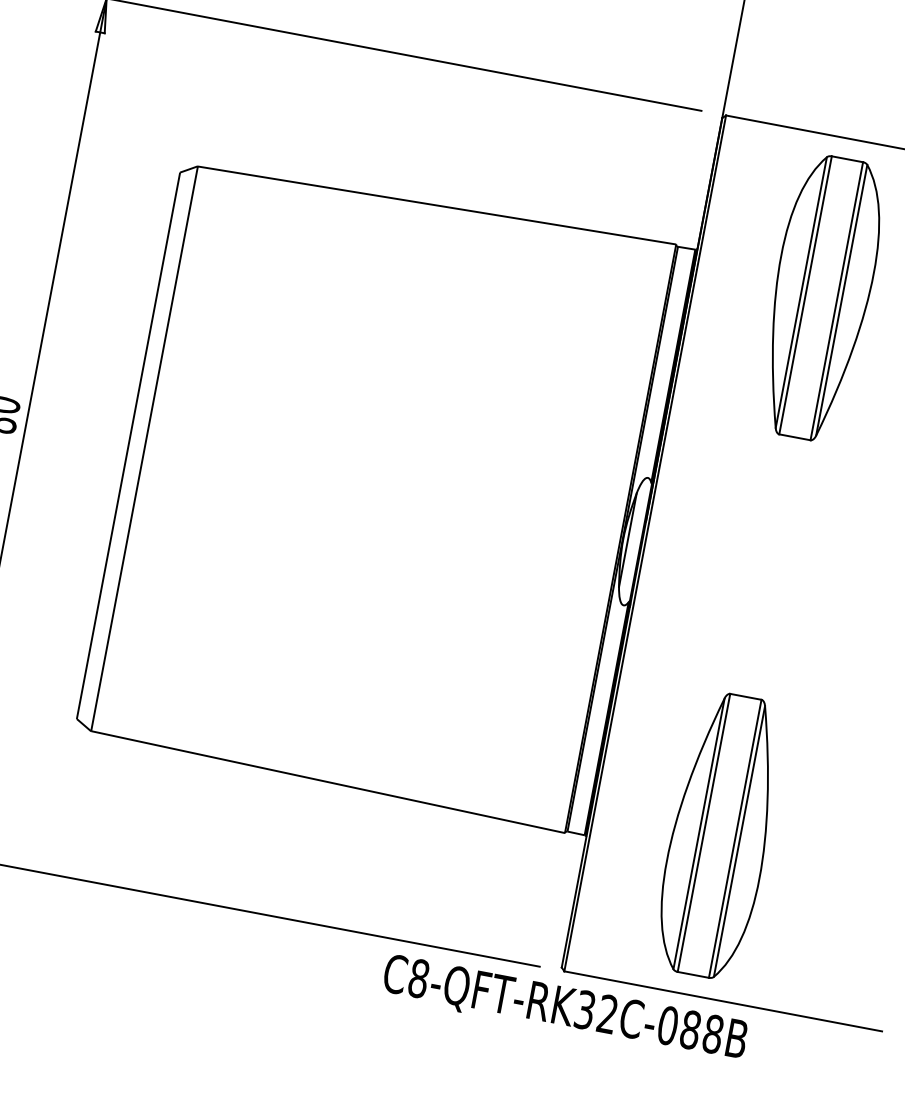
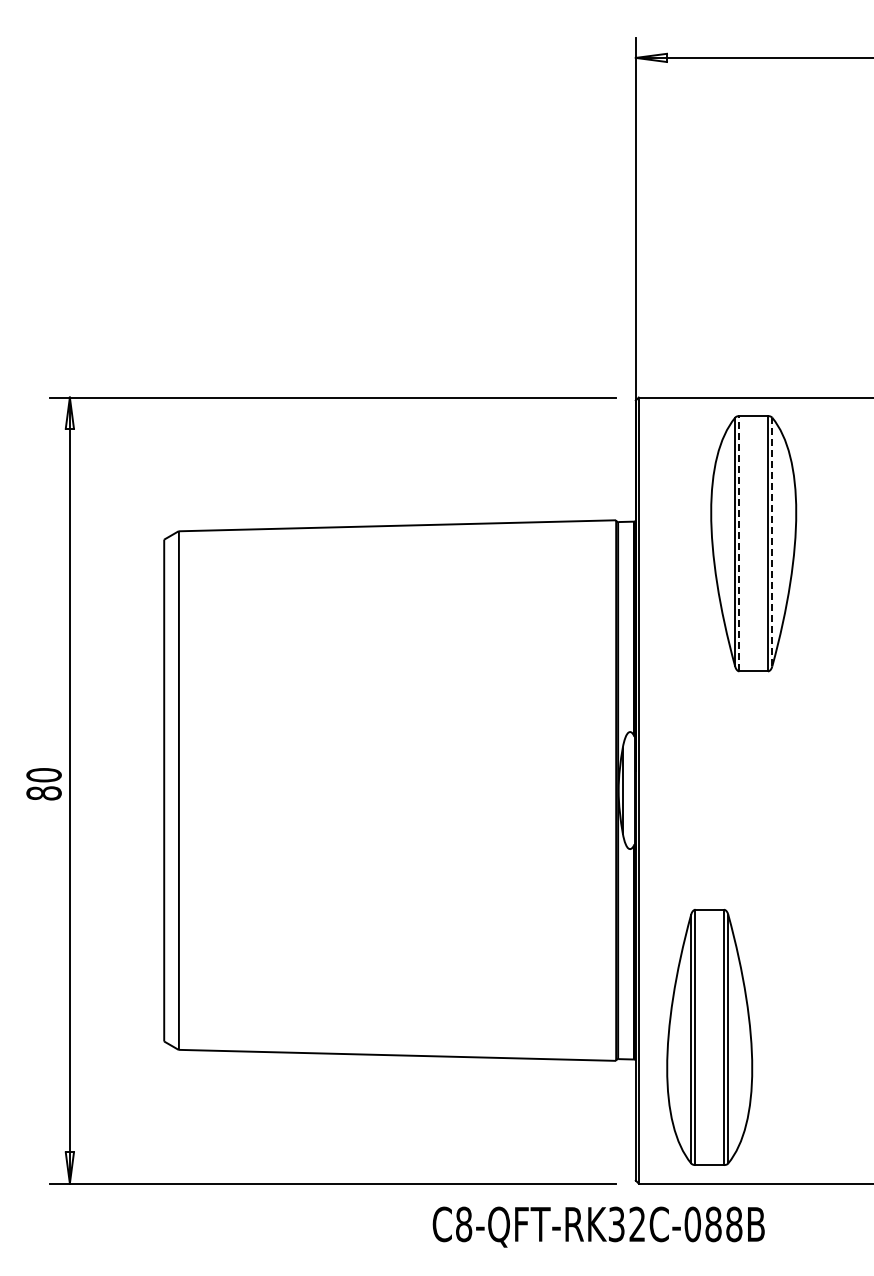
line: (805, 295) -> (739, 543), solid -> dashed
line: (842, 299) -> (772, 541), solid -> dashed
part: (719, 835) -> (709, 1037), moved
text: (564, 1008) -> (598, 1226), moved

